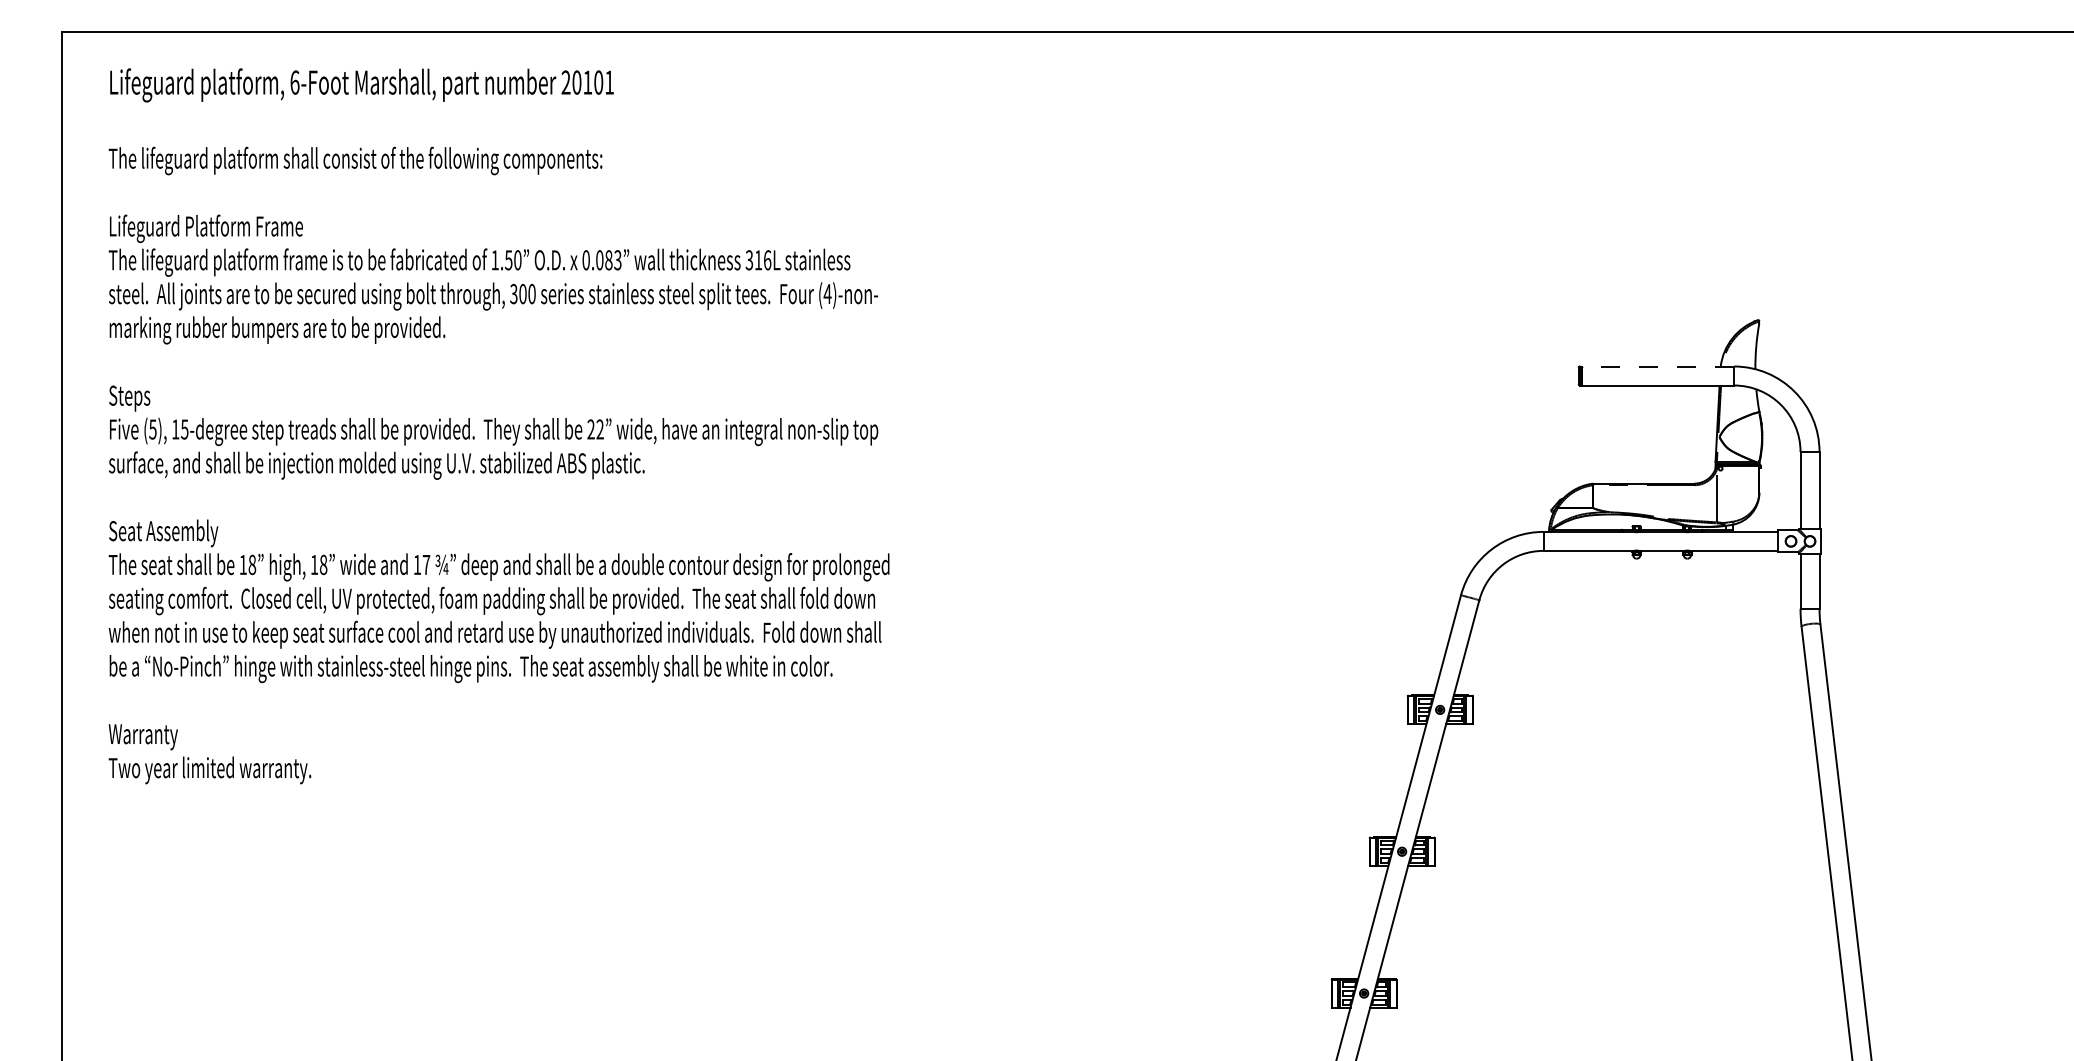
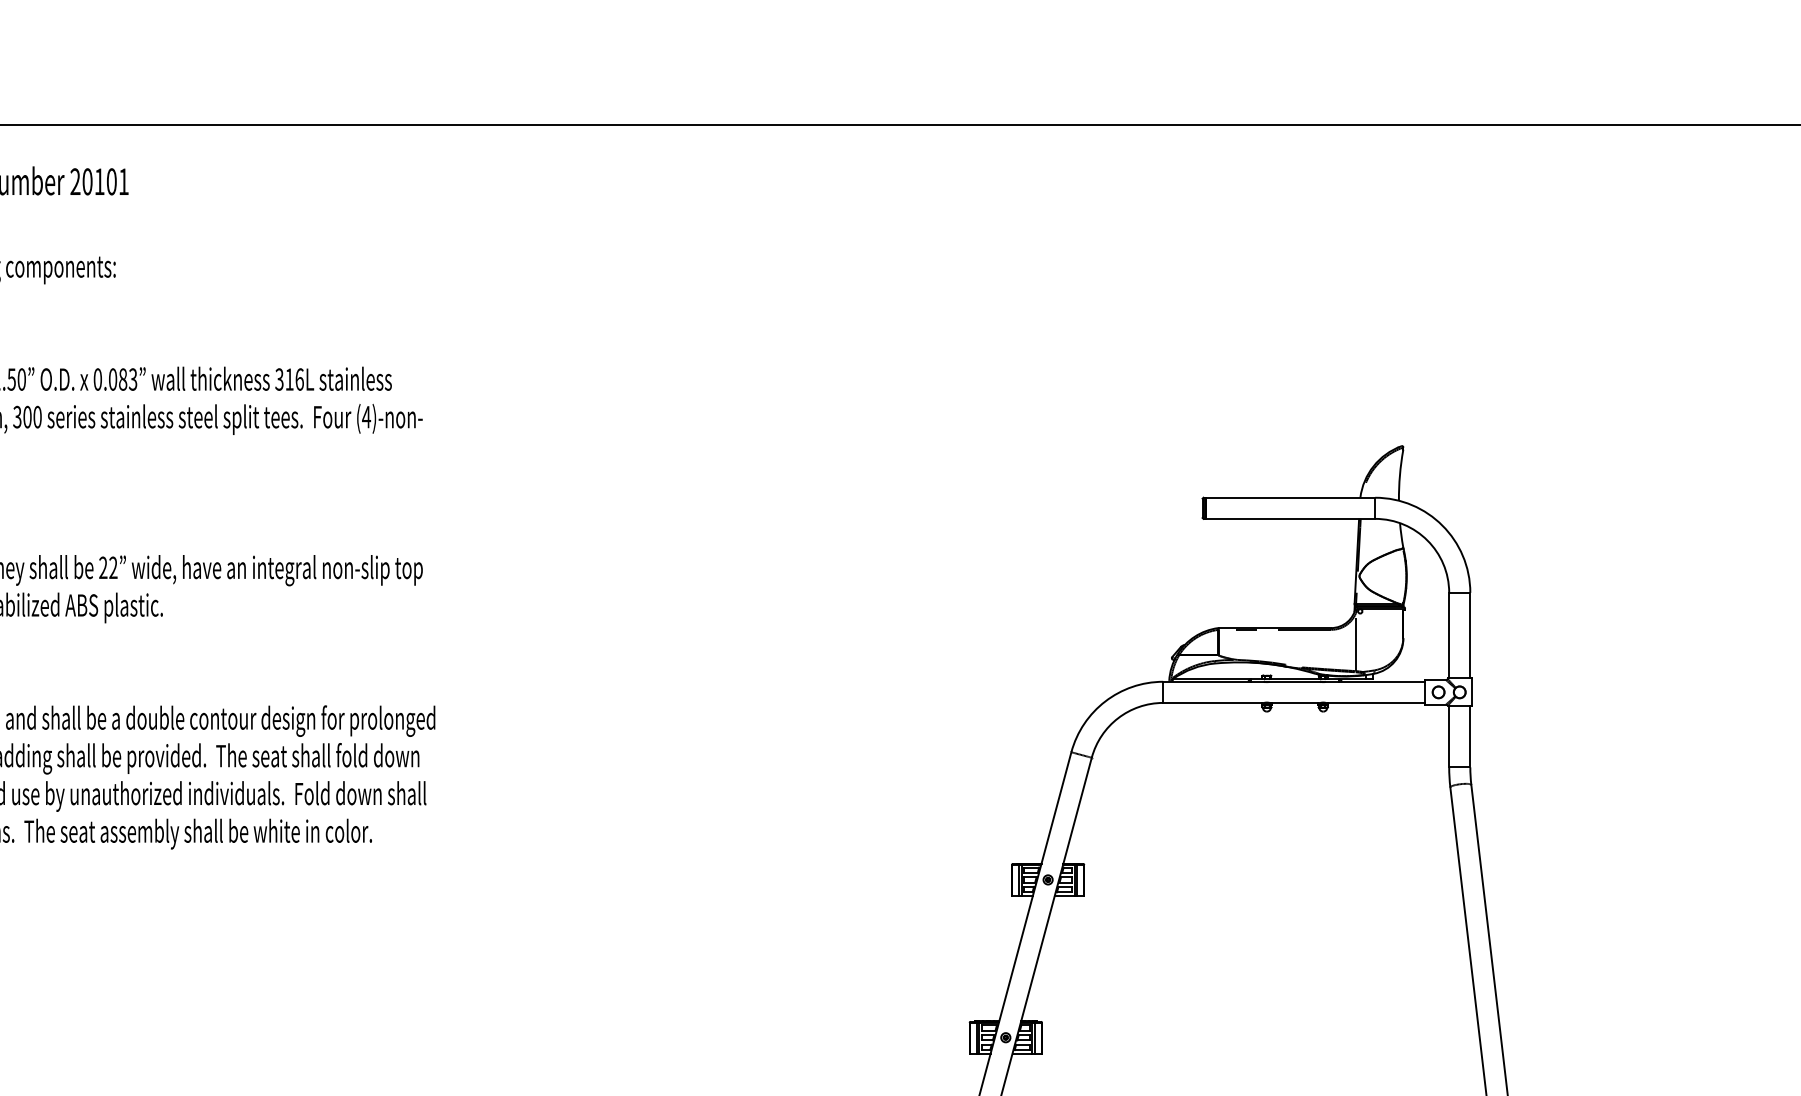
line: (1658, 366) -> (1291, 497), dashed -> solid

